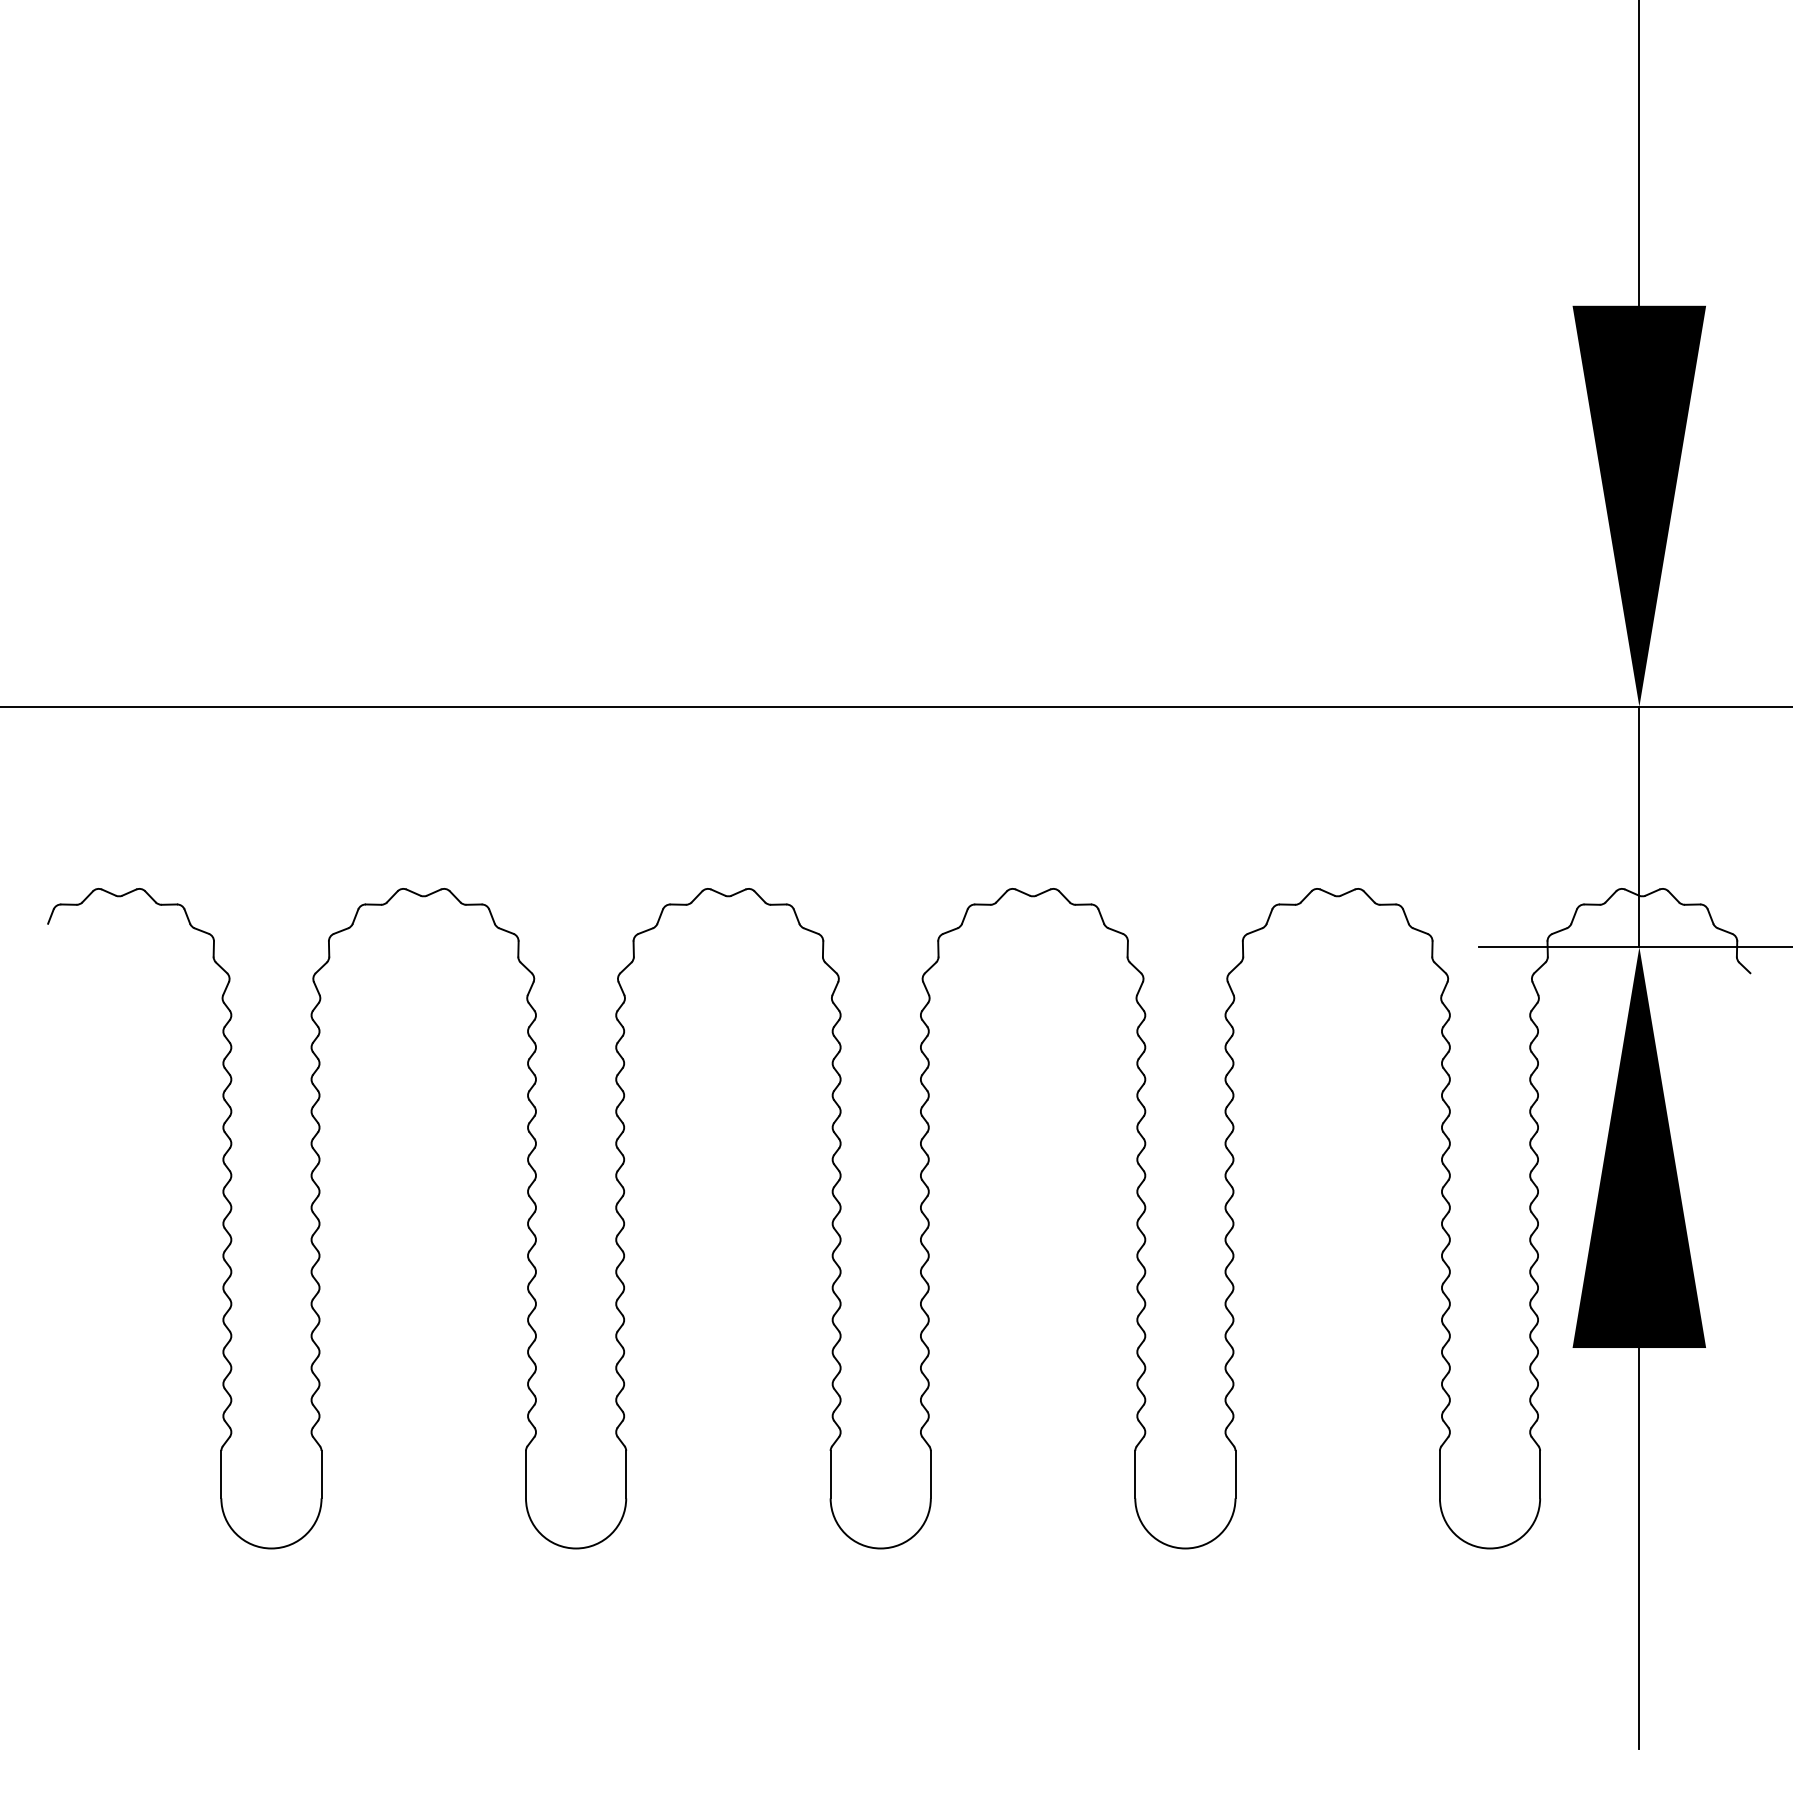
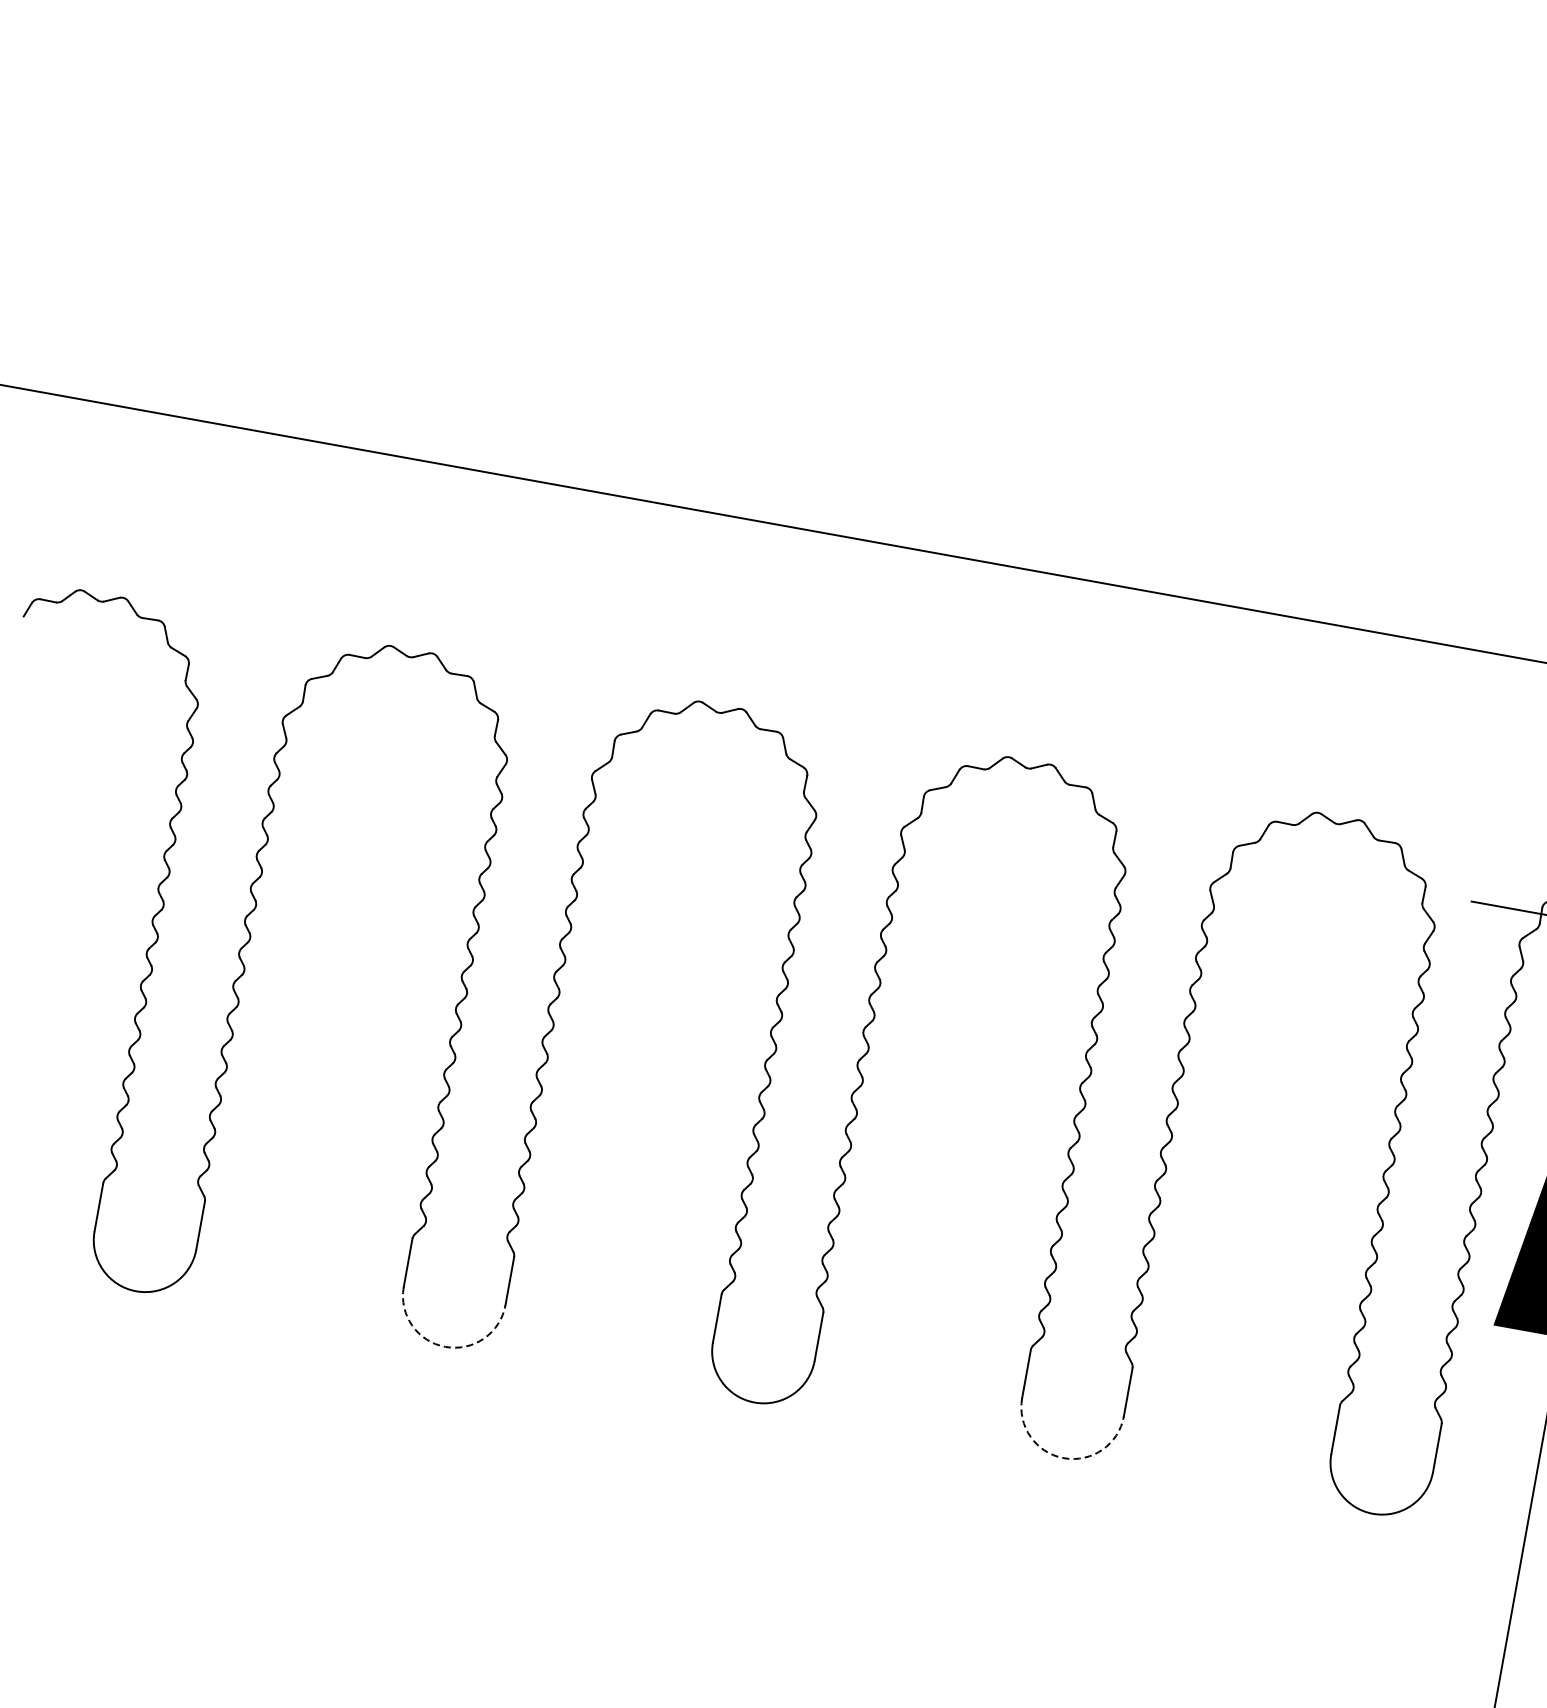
arc: (576, 1548) -> (445, 1347), solid -> dashed
arc: (1185, 1548) -> (1063, 1458), solid -> dashed

